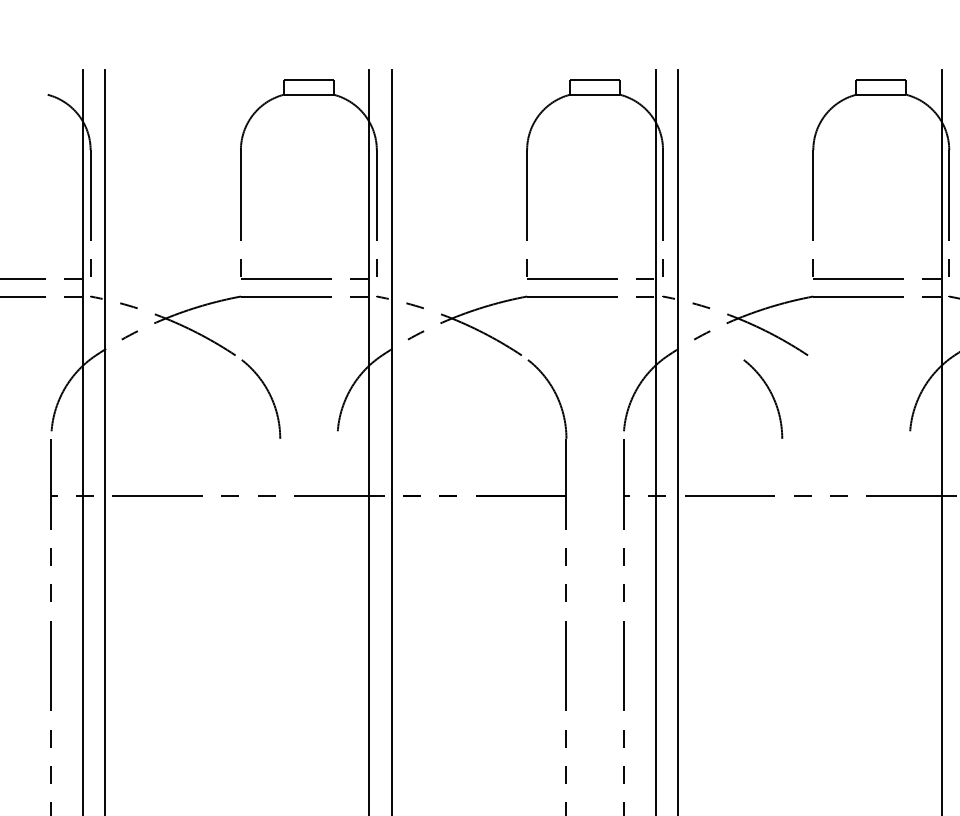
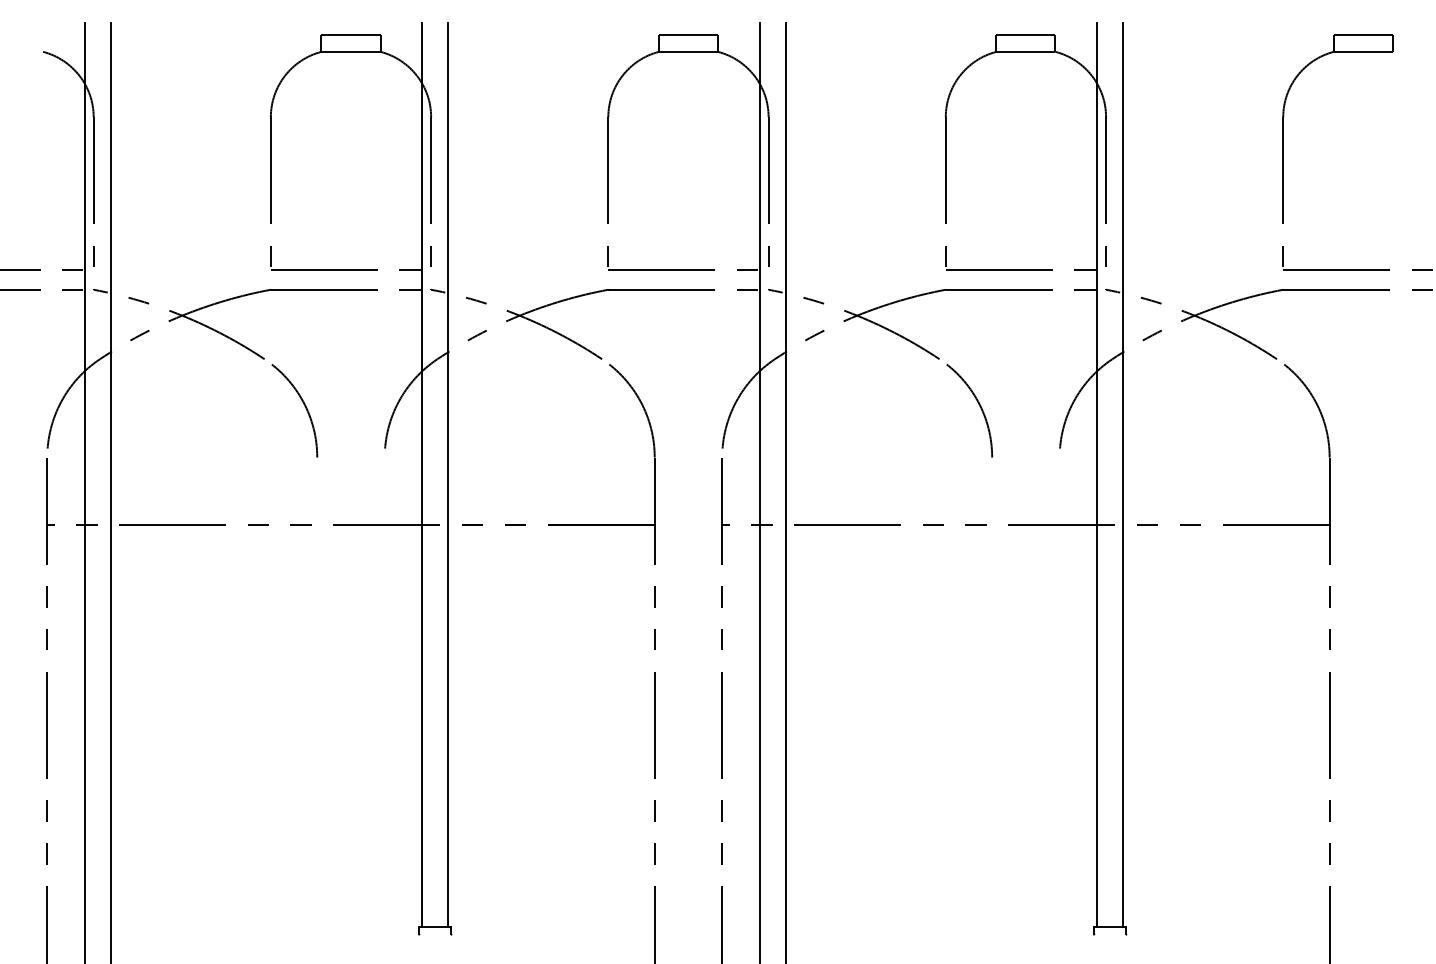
arc: (771, 395) -> (979, 406), moved

